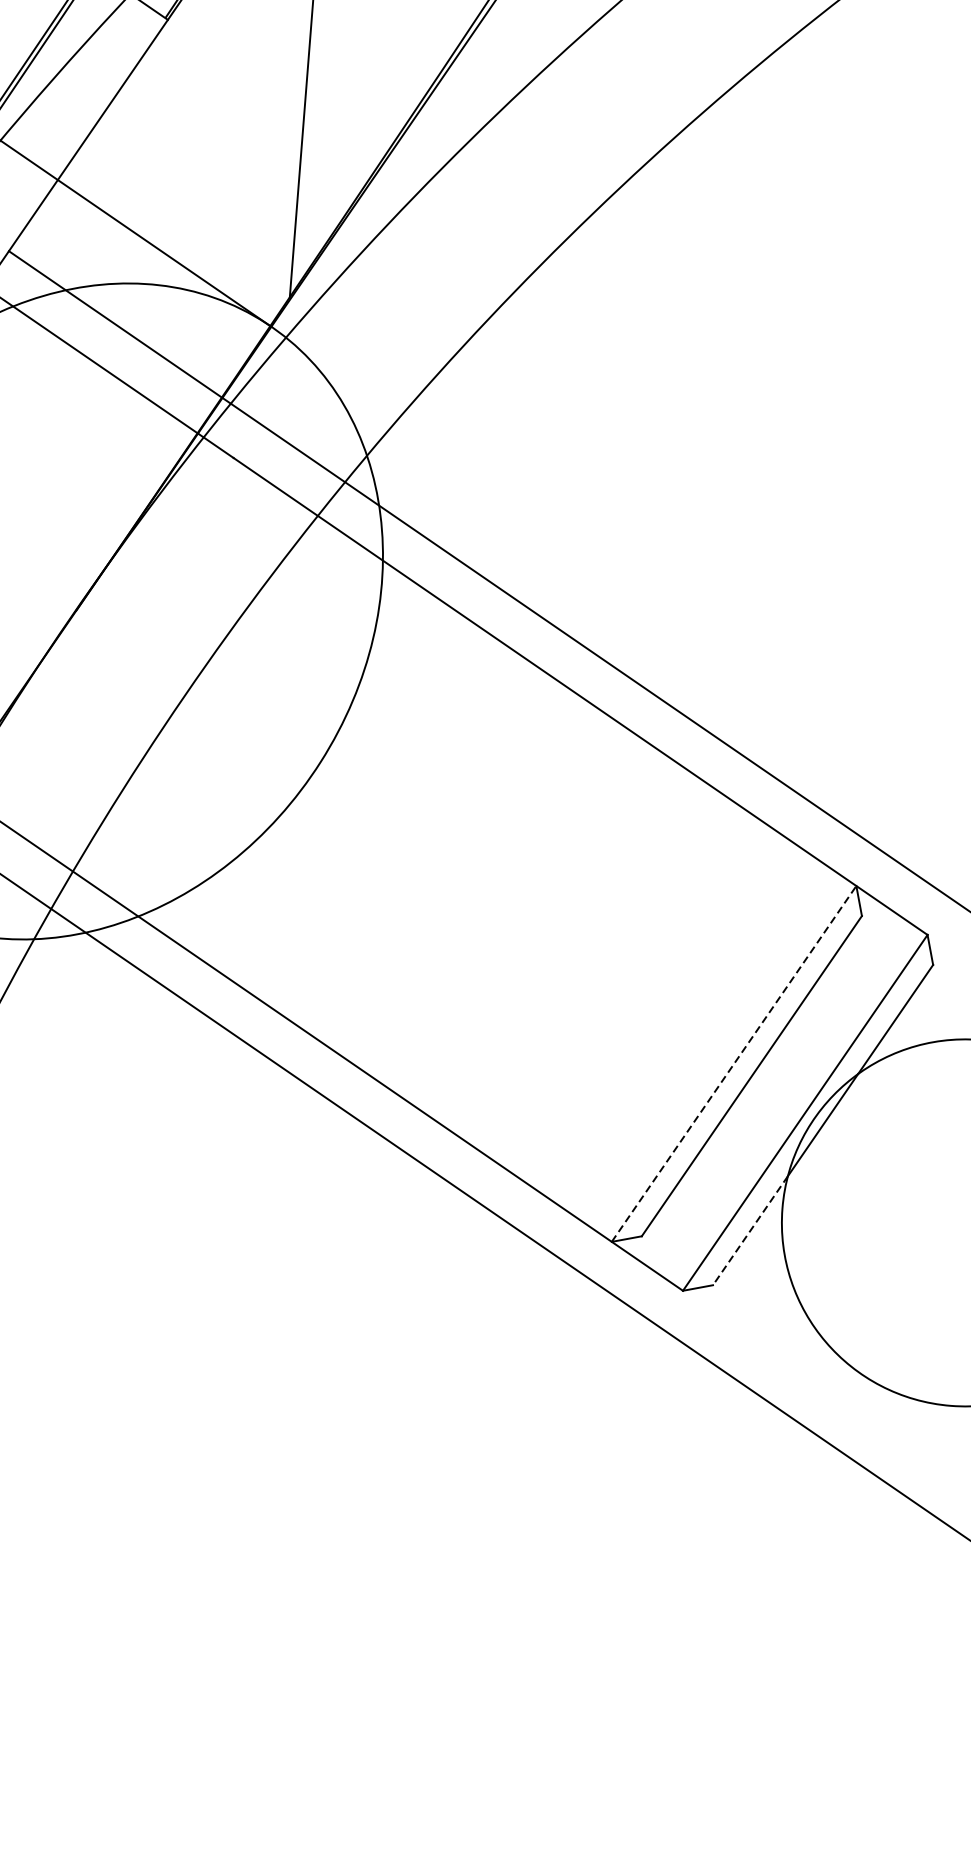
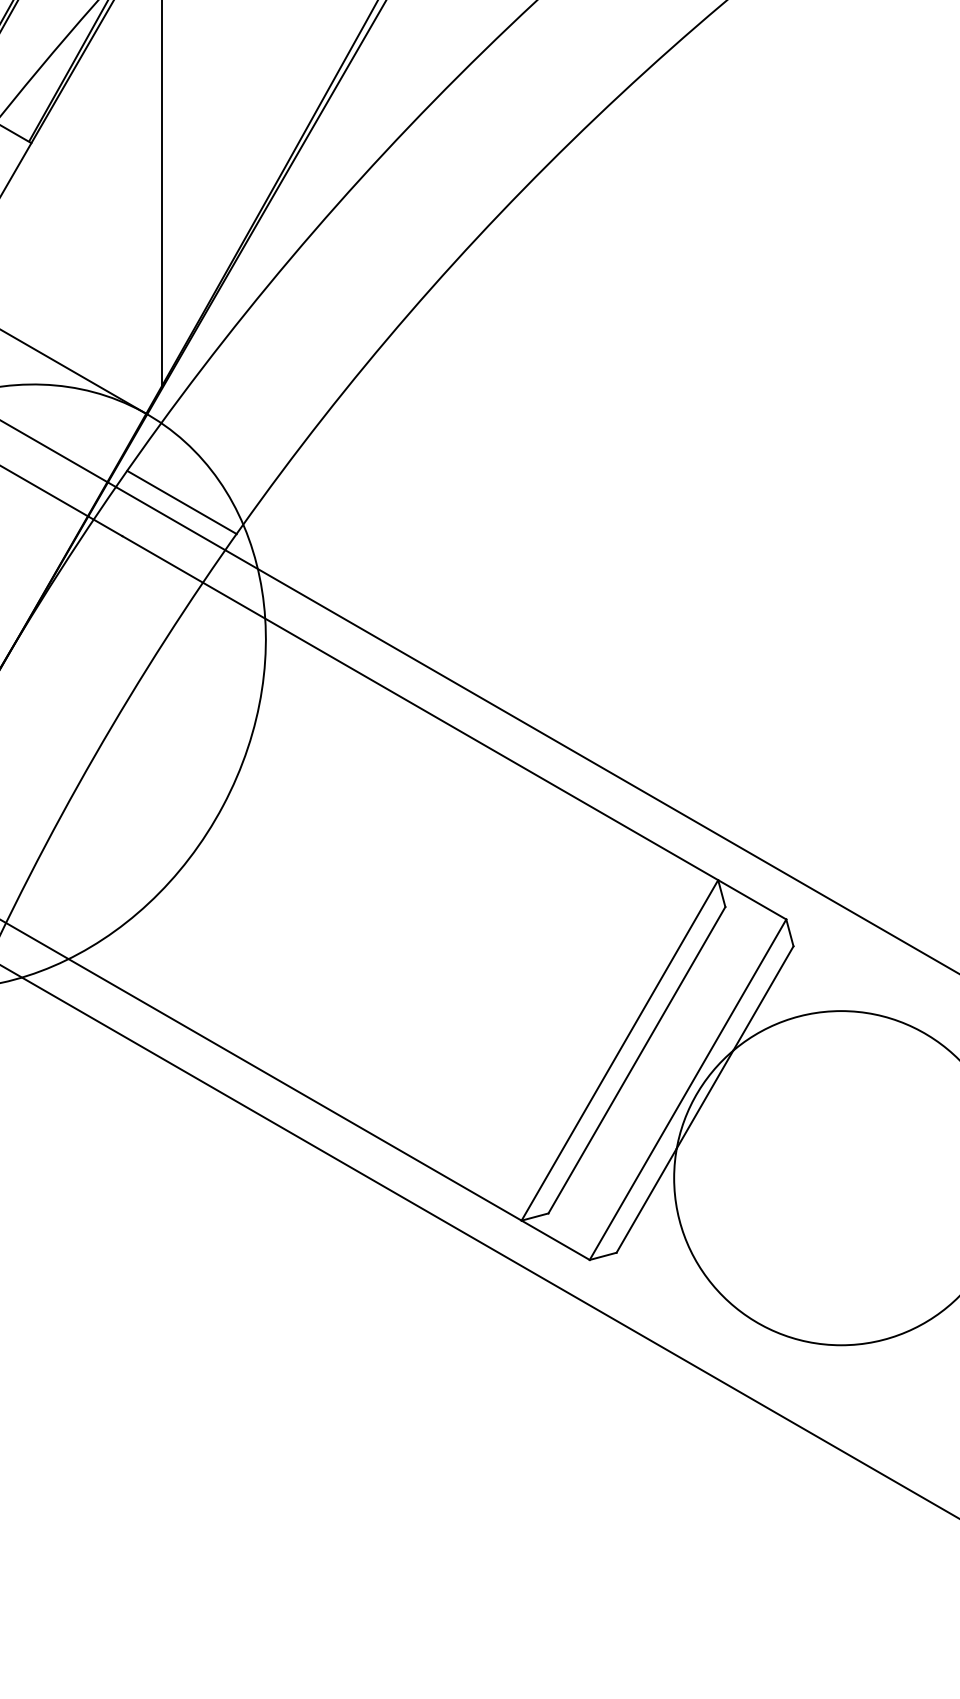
line: (301, 426) -> (181, 502), added
line: (733, 1064) -> (619, 1050), dashed -> solid
line: (750, 1231) -> (646, 1201), dashed -> solid

